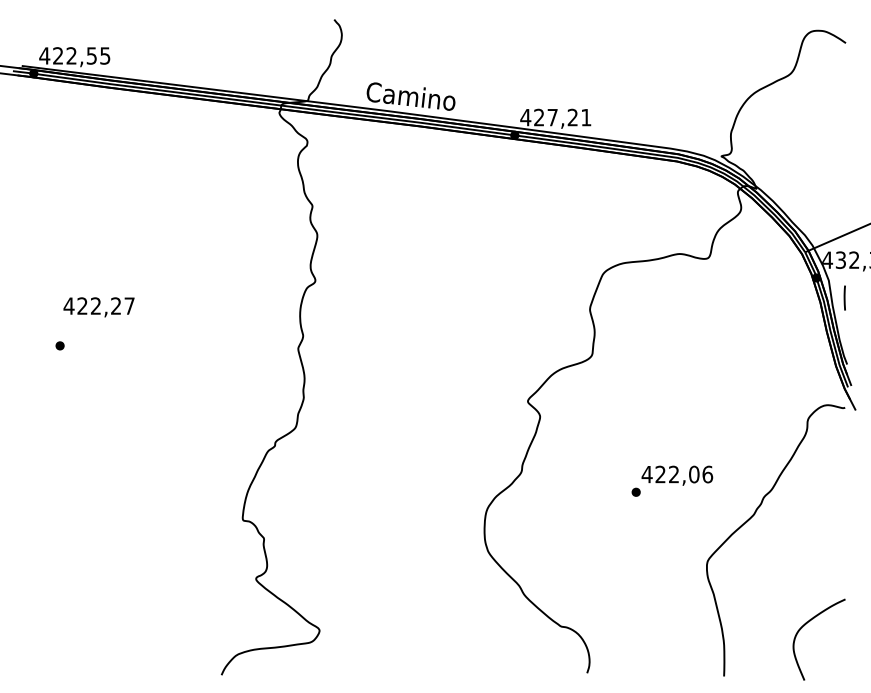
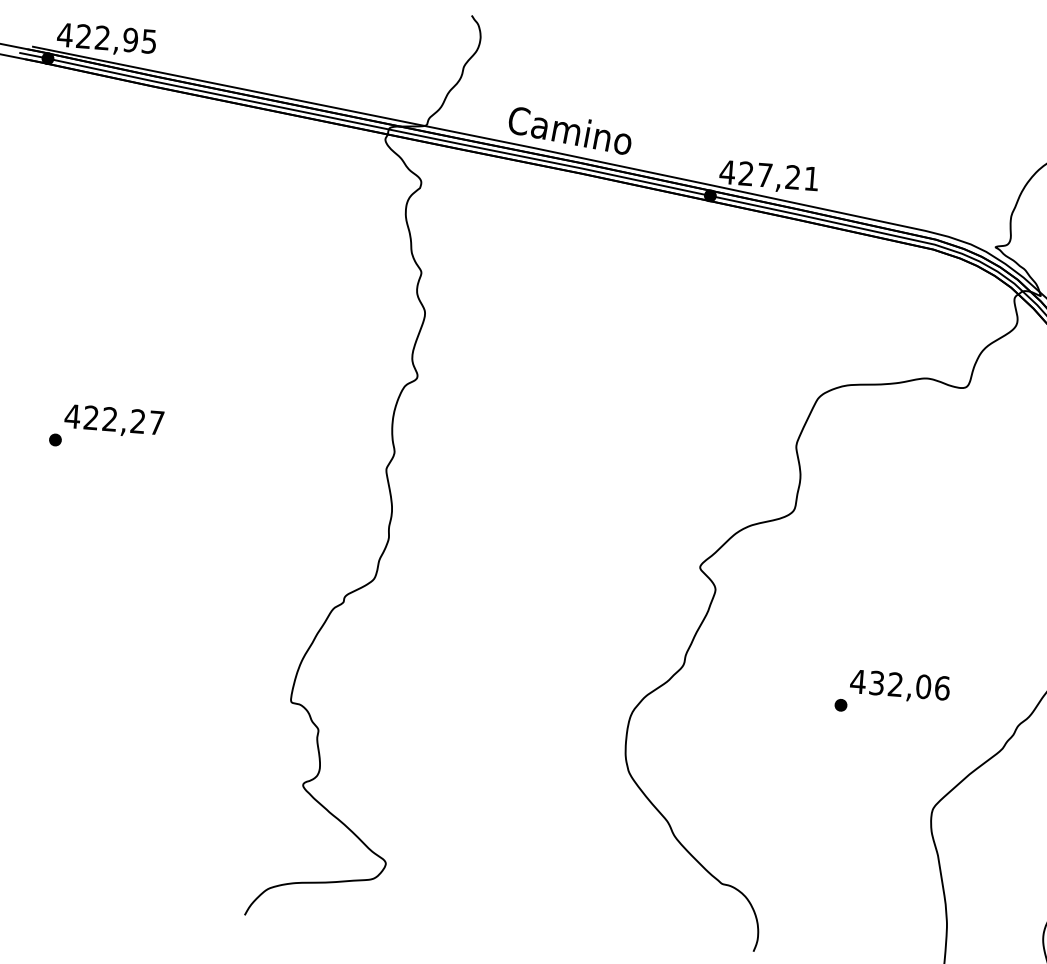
text: (91, 55) -> (130, 39), 422,55 -> 422,95
text: (98, 307) -> (113, 421), moved
text: (660, 474) -> (876, 683), 422,06 -> 432,06

